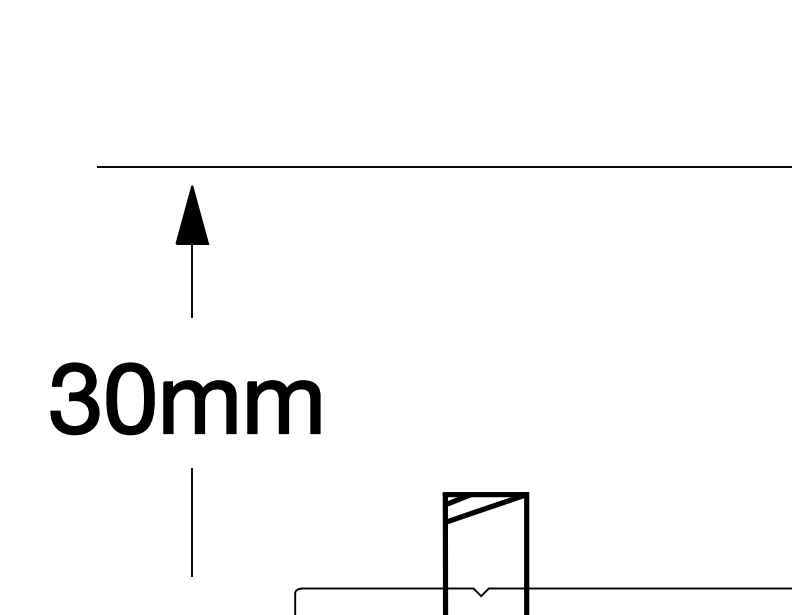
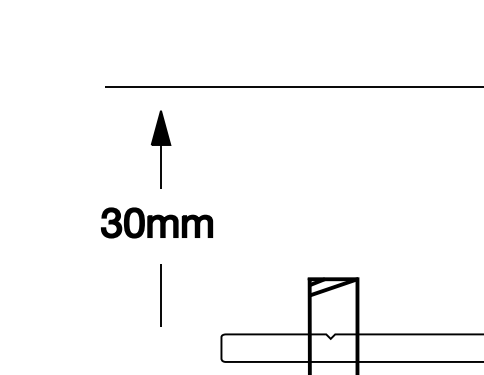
part: (191, 251) -> (160, 149), moved
part: (184, 398) -> (156, 222), size x0.7

